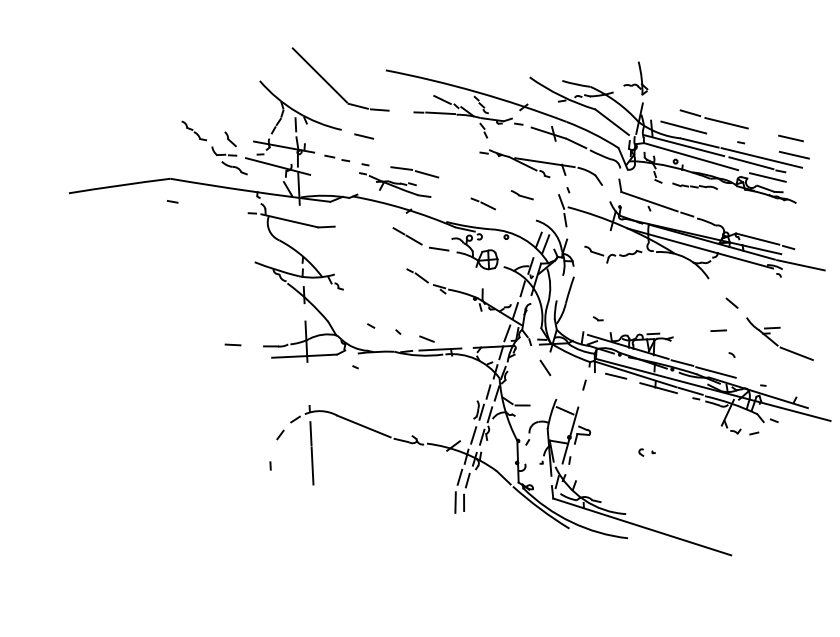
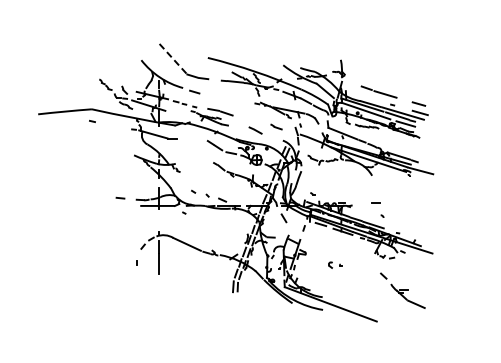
line: (320, 76) -> (173, 59), solid -> dashed
line: (683, 127) -> (362, 95), removed
part: (769, 328) -> (402, 290), moved
part: (645, 452) -> (334, 265), size x1.6

